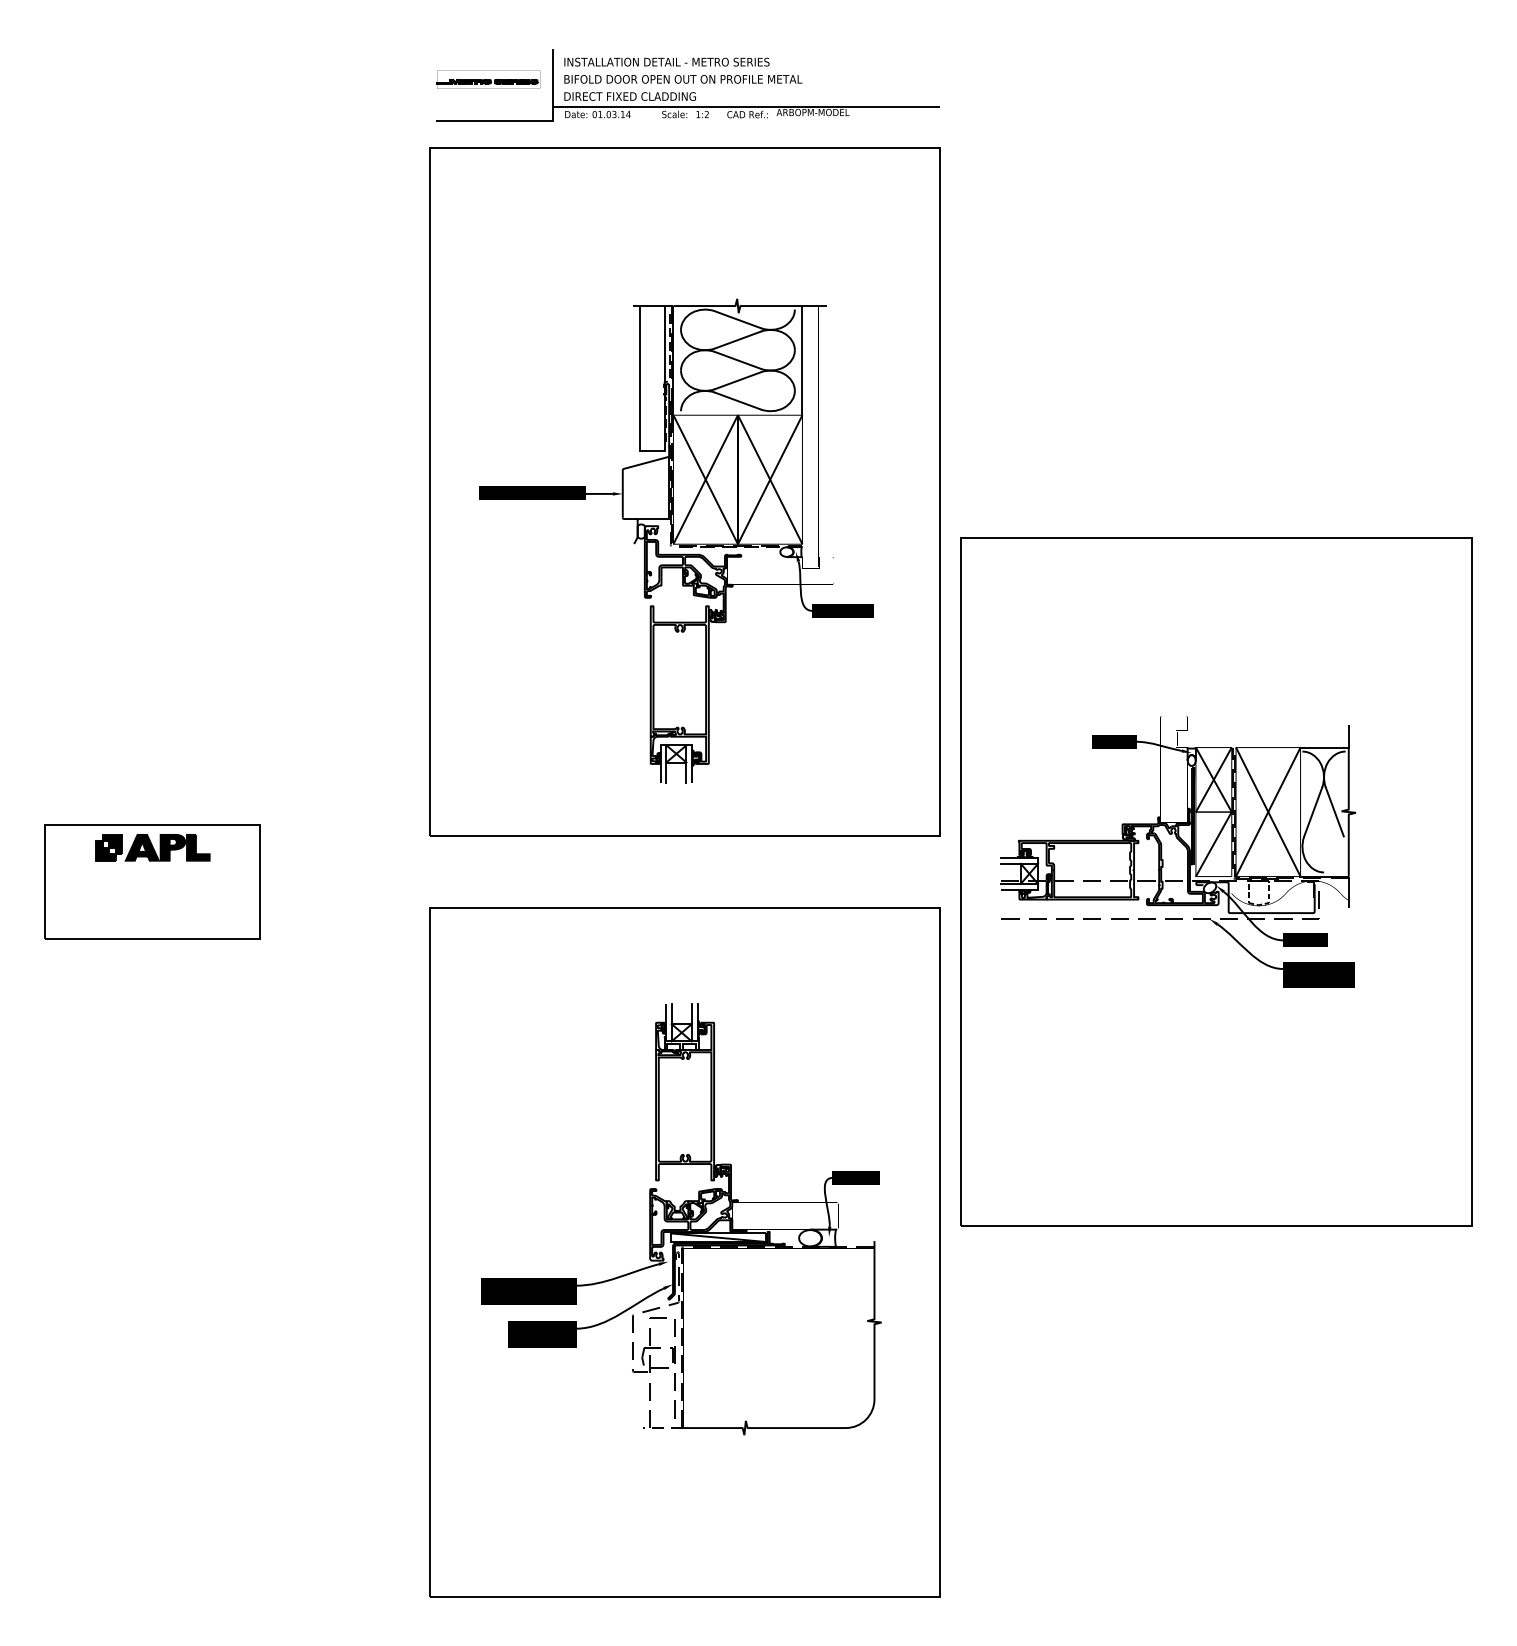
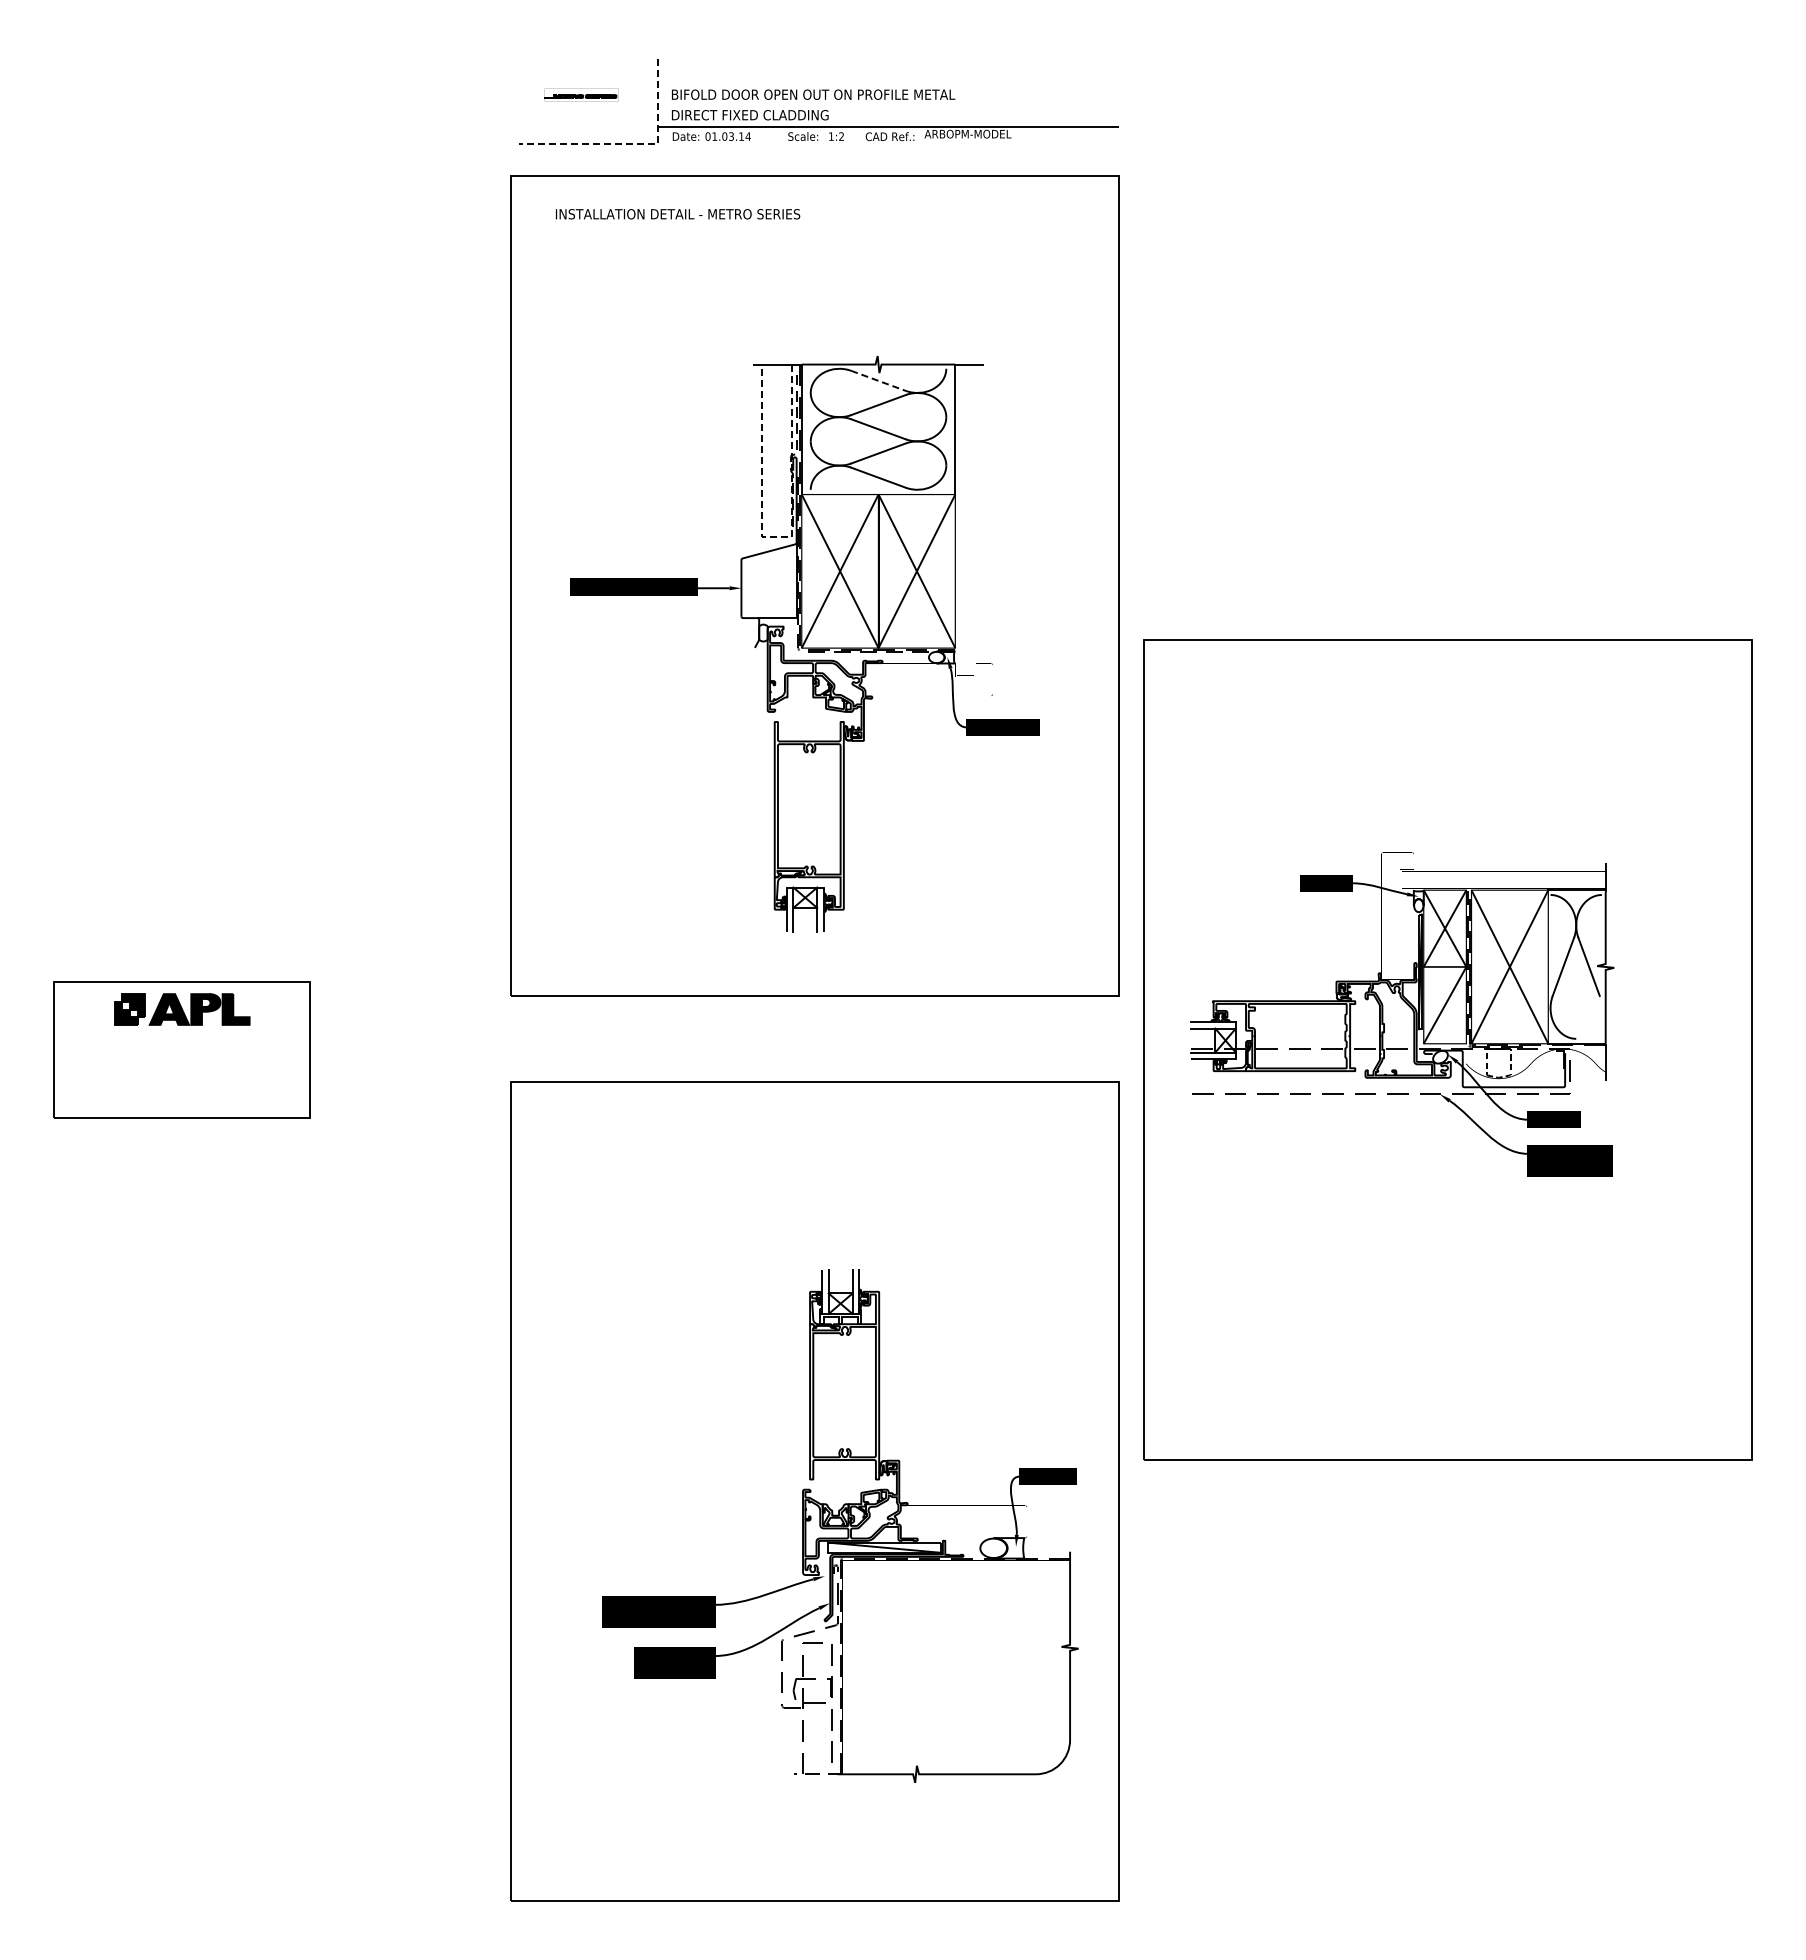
text: (667, 62) -> (678, 214), moved
part: (488, 79) -> (581, 94), size x0.6
line: (530, 121) -> (631, 144), solid -> dashed
line: (738, 320) -> (879, 381), solid -> dashed
line: (652, 450) -> (776, 536), solid -> dashed
part: (681, 1219) -> (840, 1525), moved

